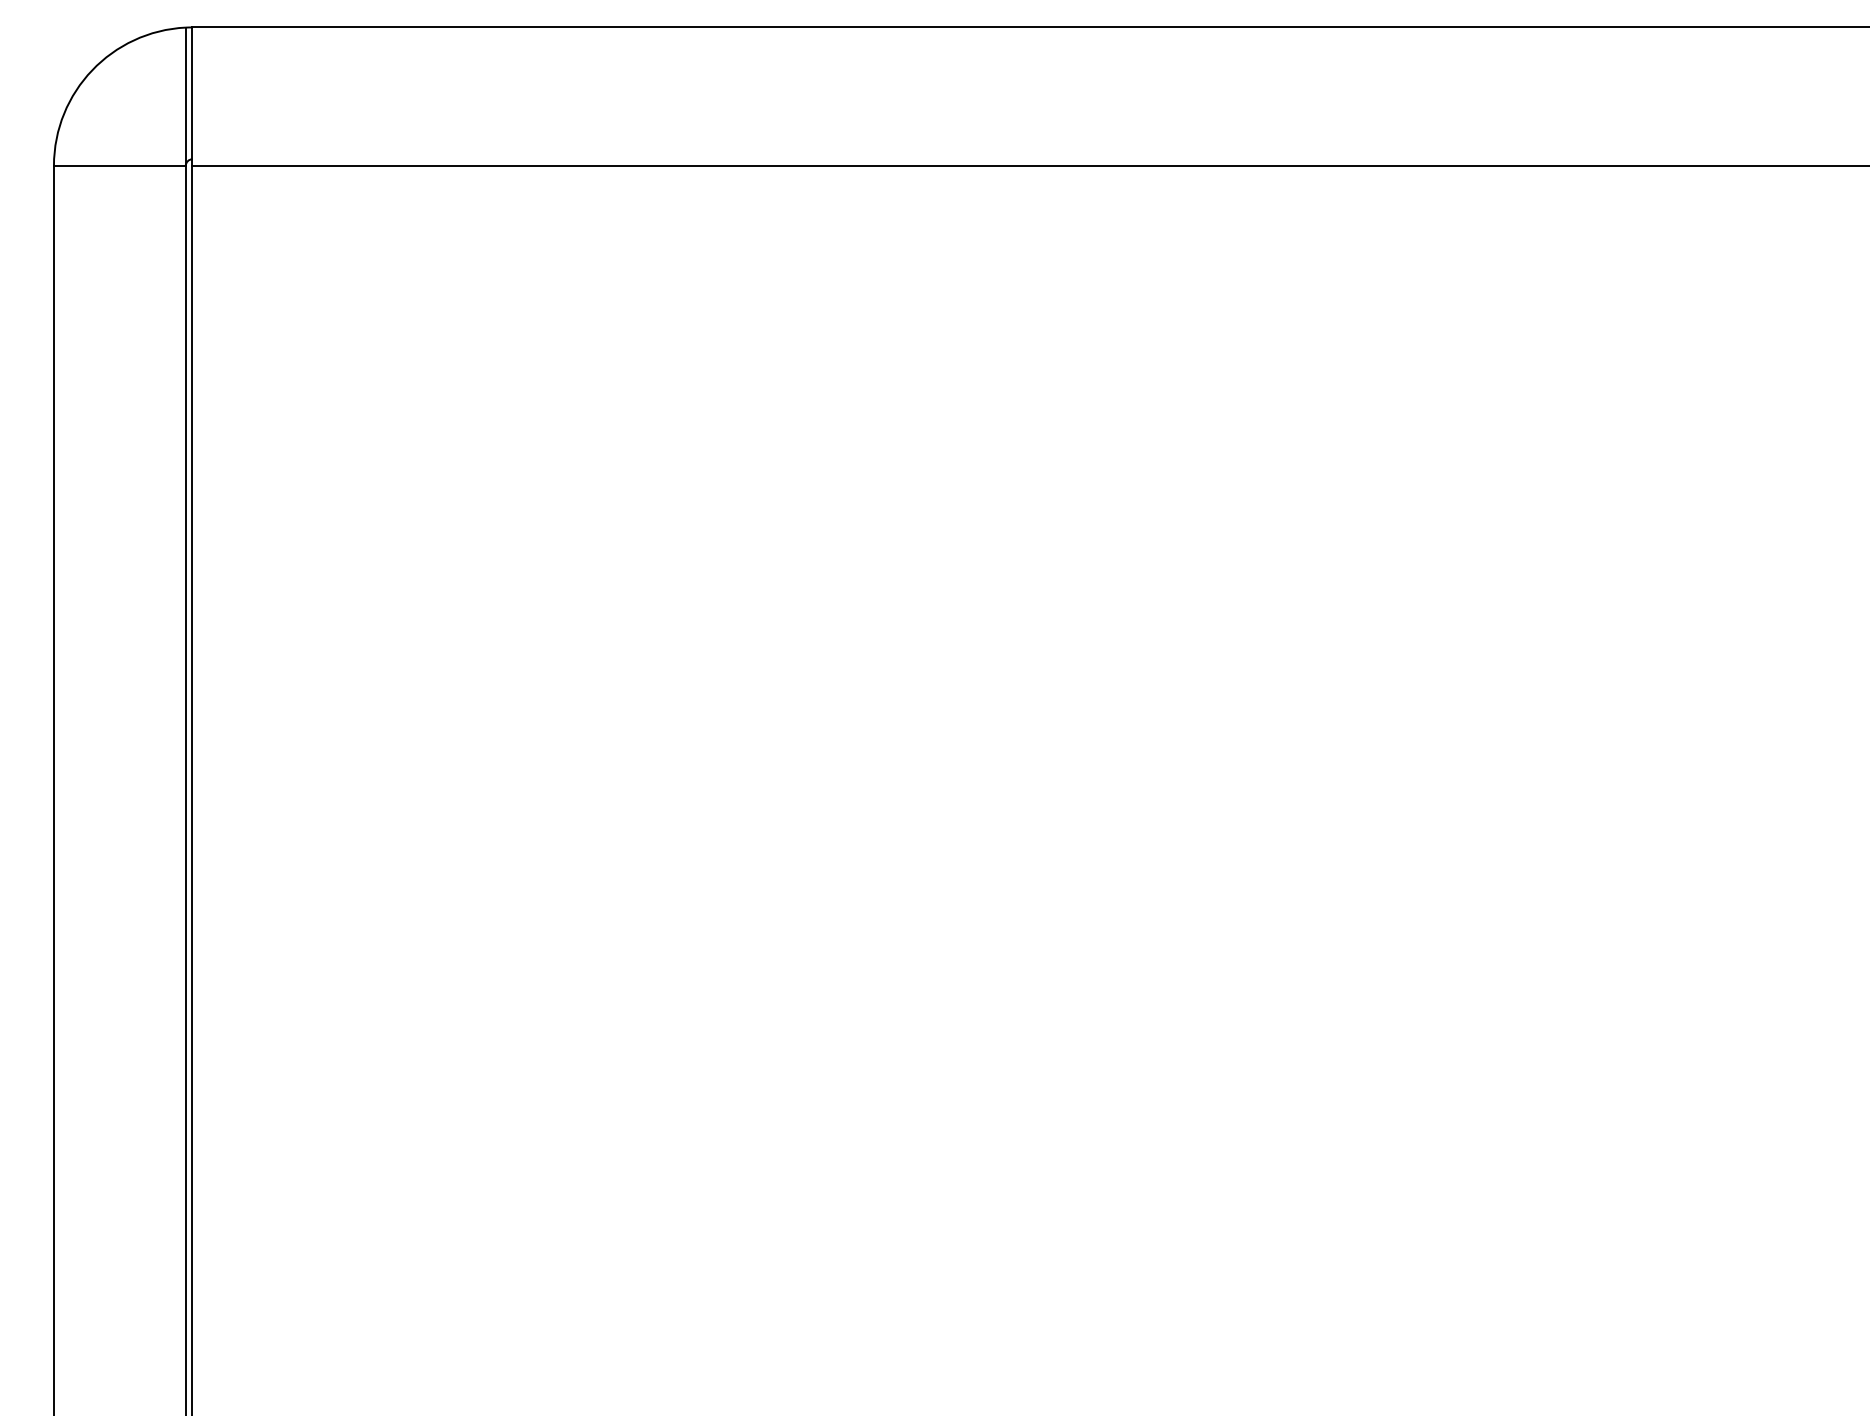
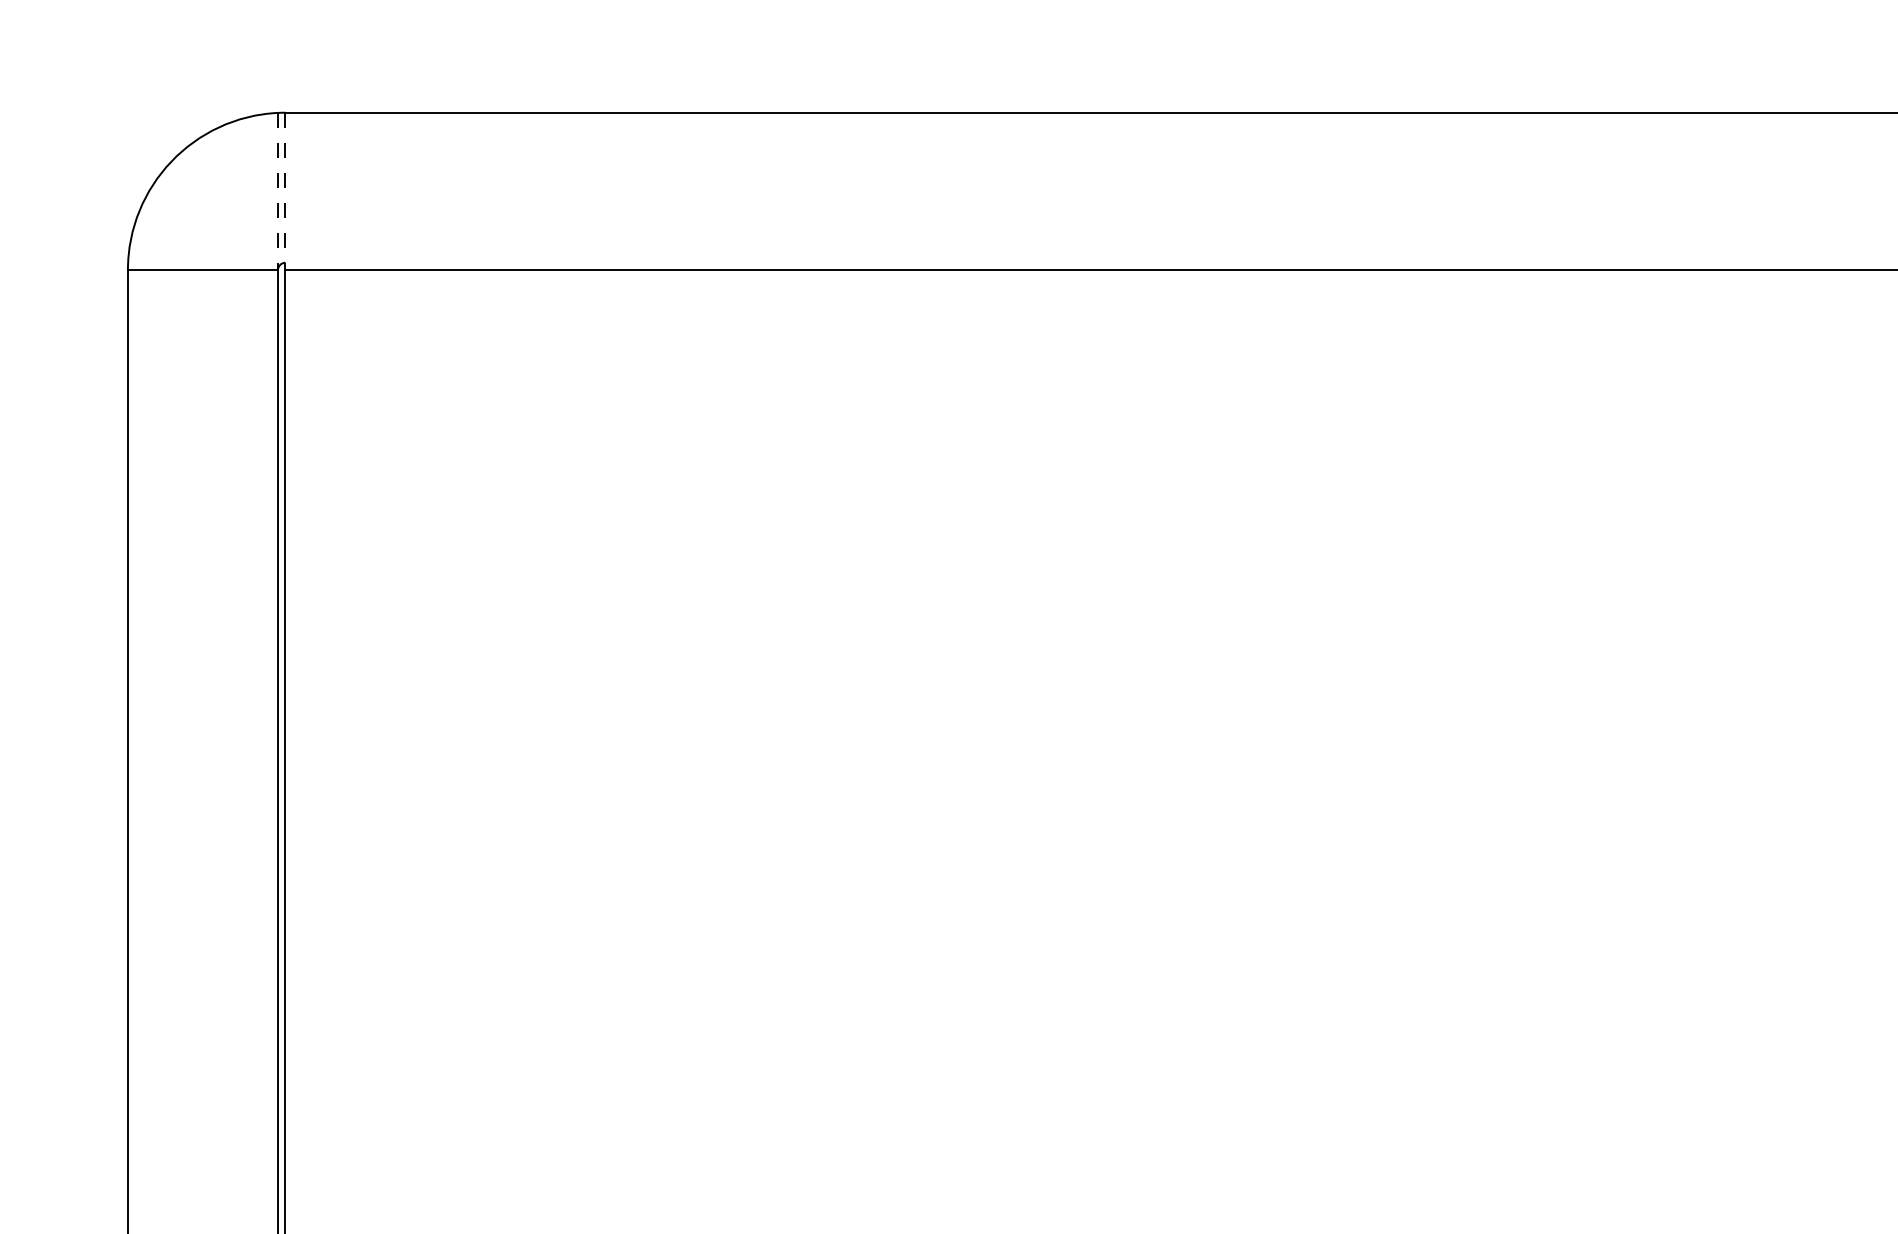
line: (185, 97) -> (277, 192), solid -> dashed
line: (192, 97) -> (285, 192), solid -> dashed

